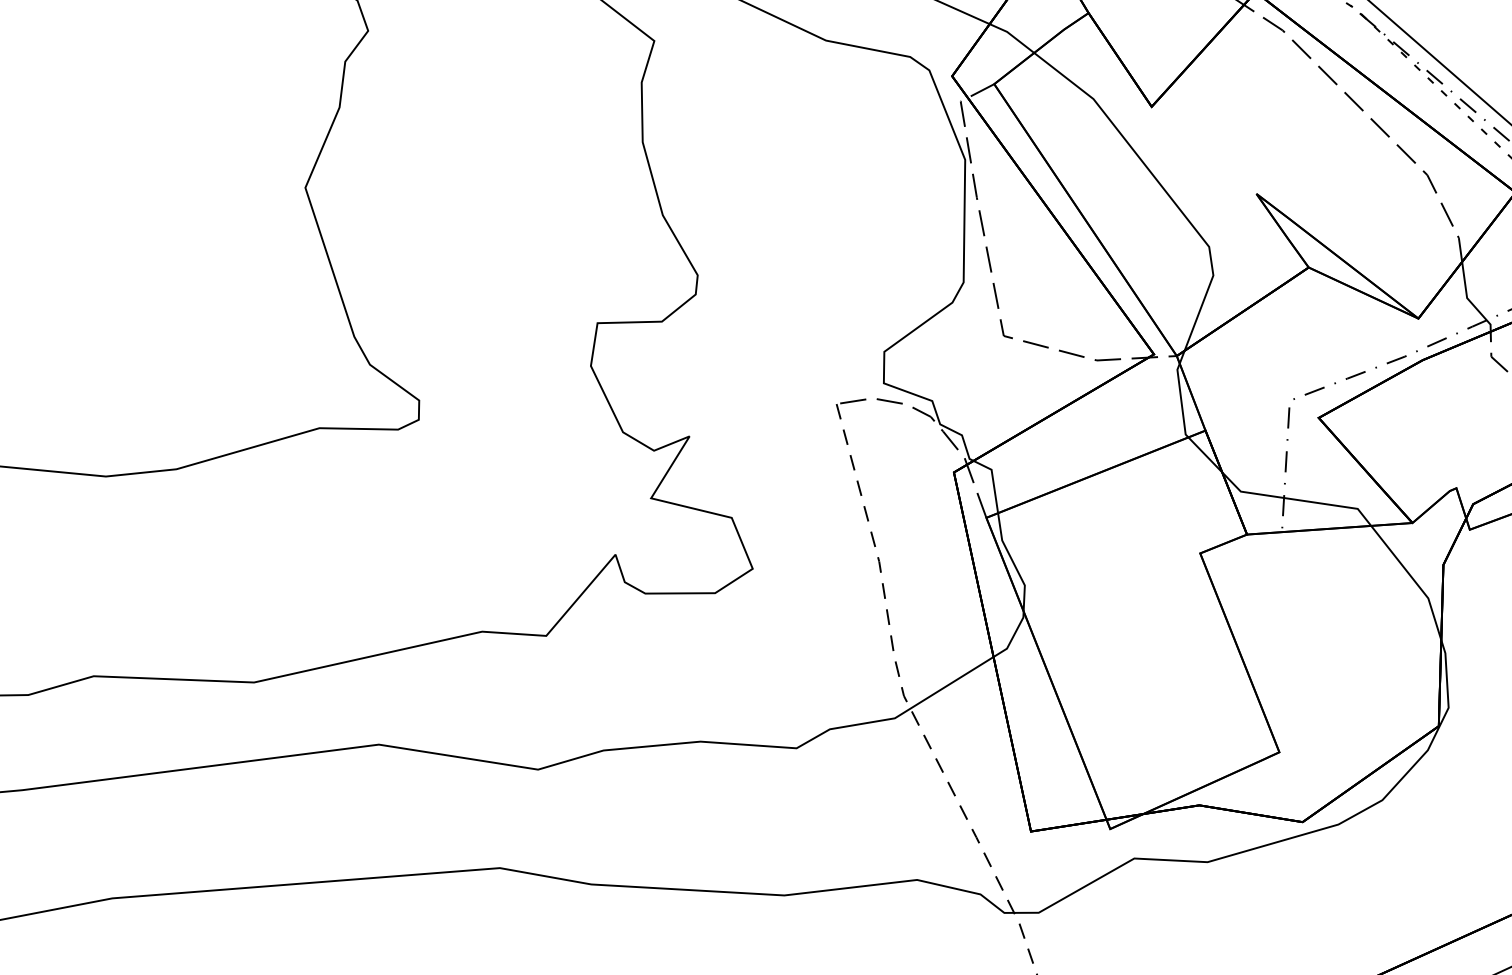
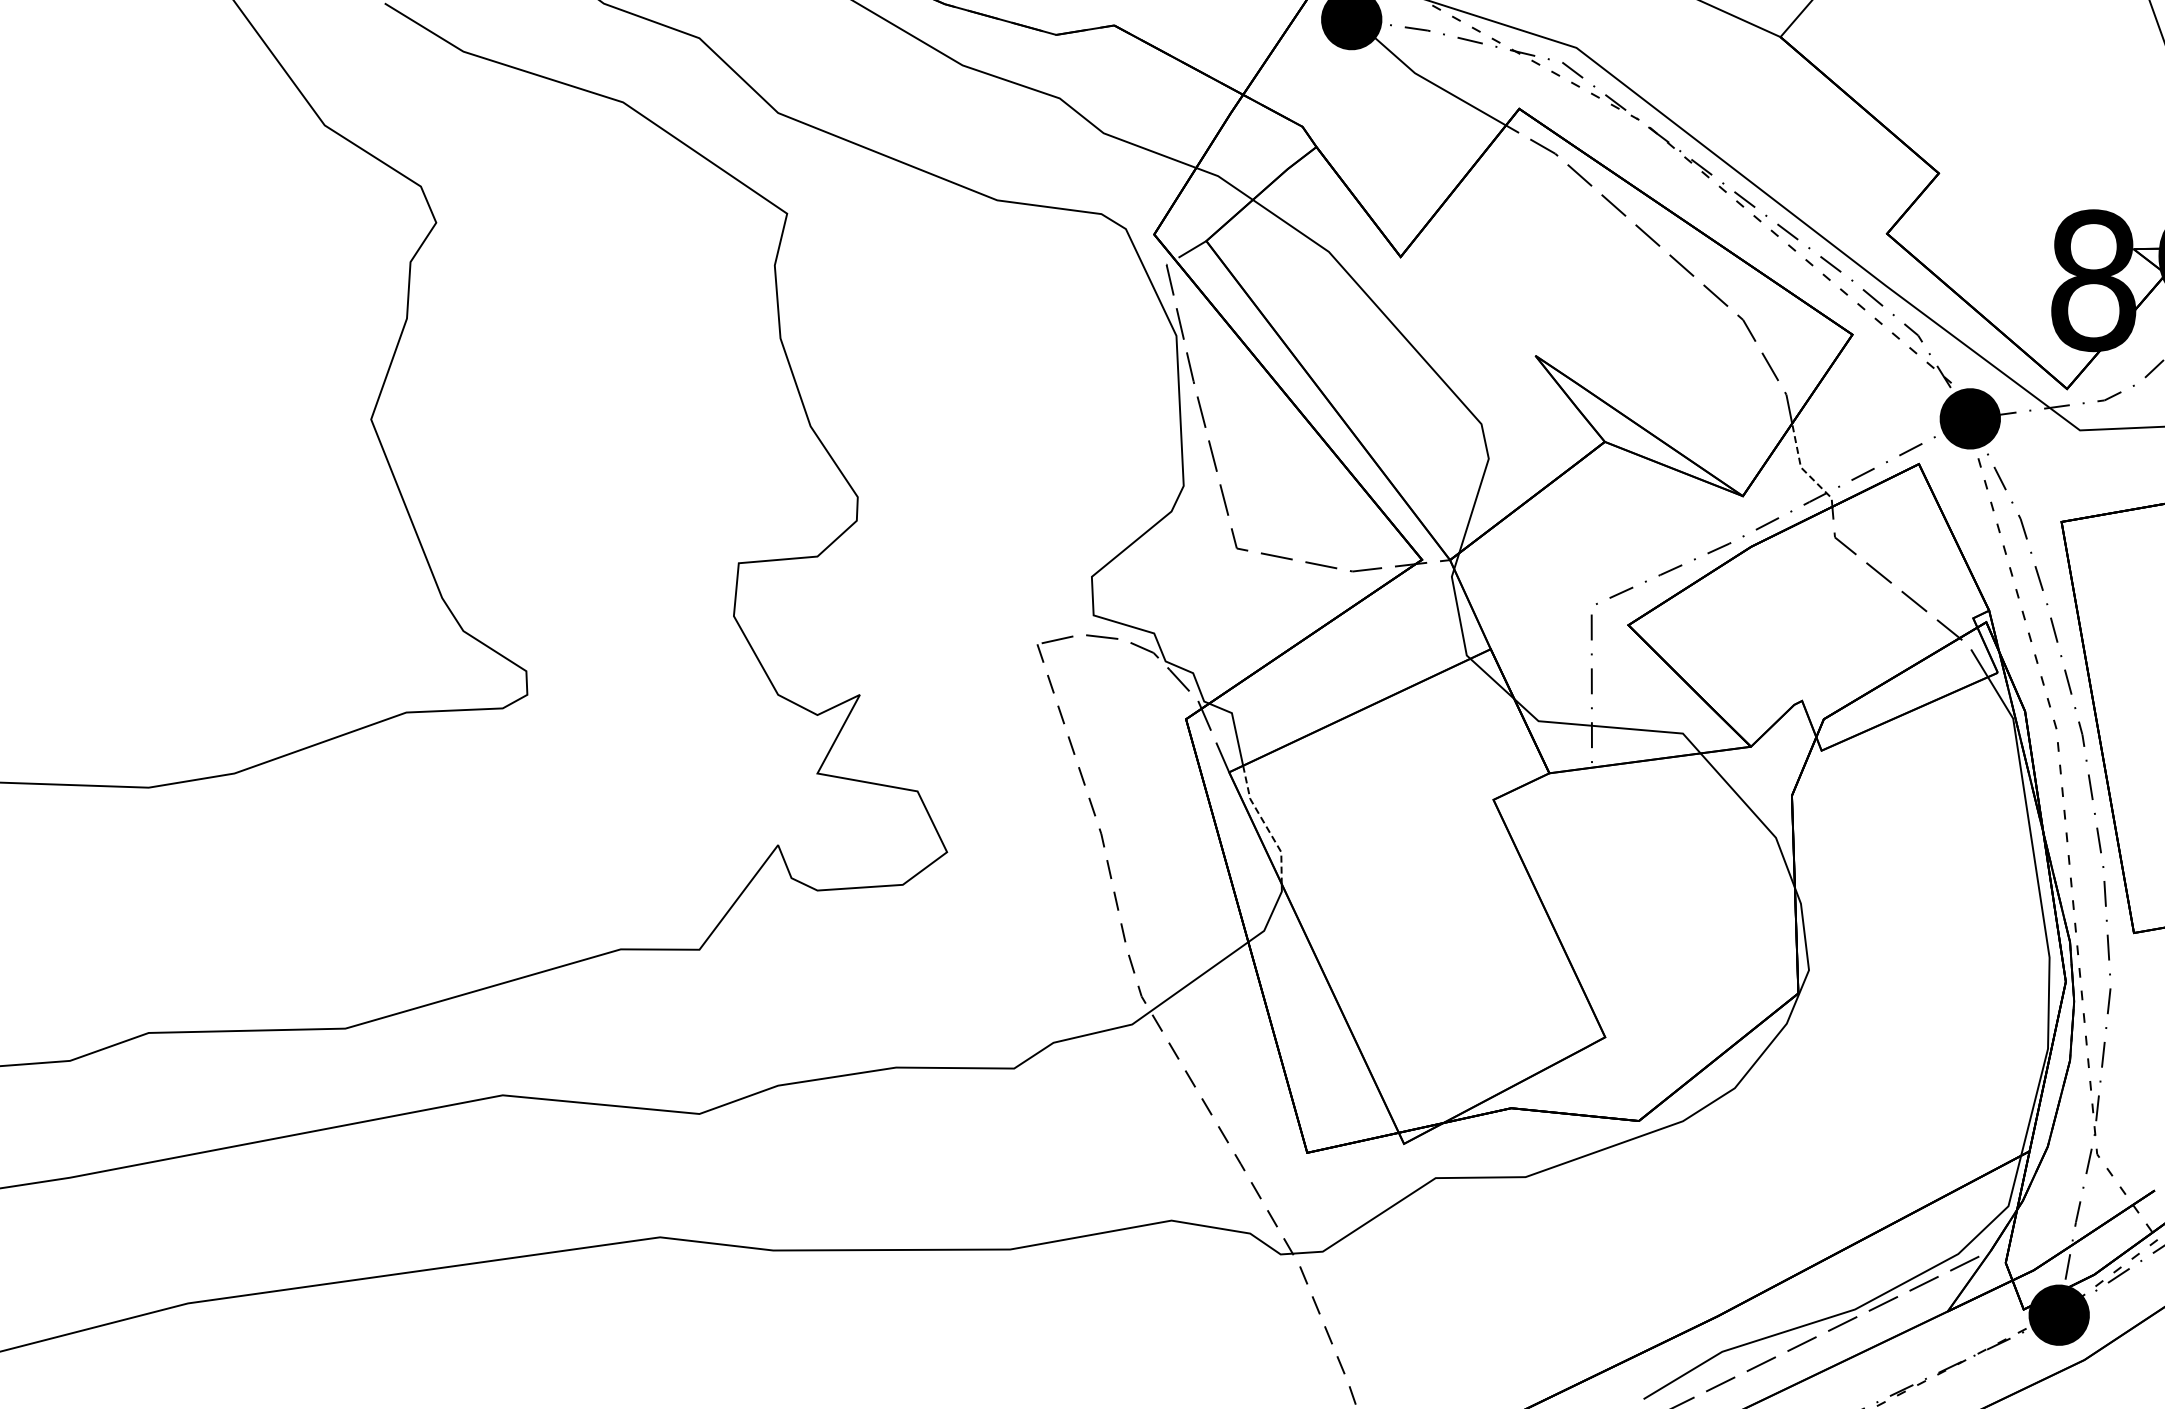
line: (1469, 300) -> (1803, 470), solid -> dashed
line: (1013, 562) -> (1265, 824), solid -> dashed

